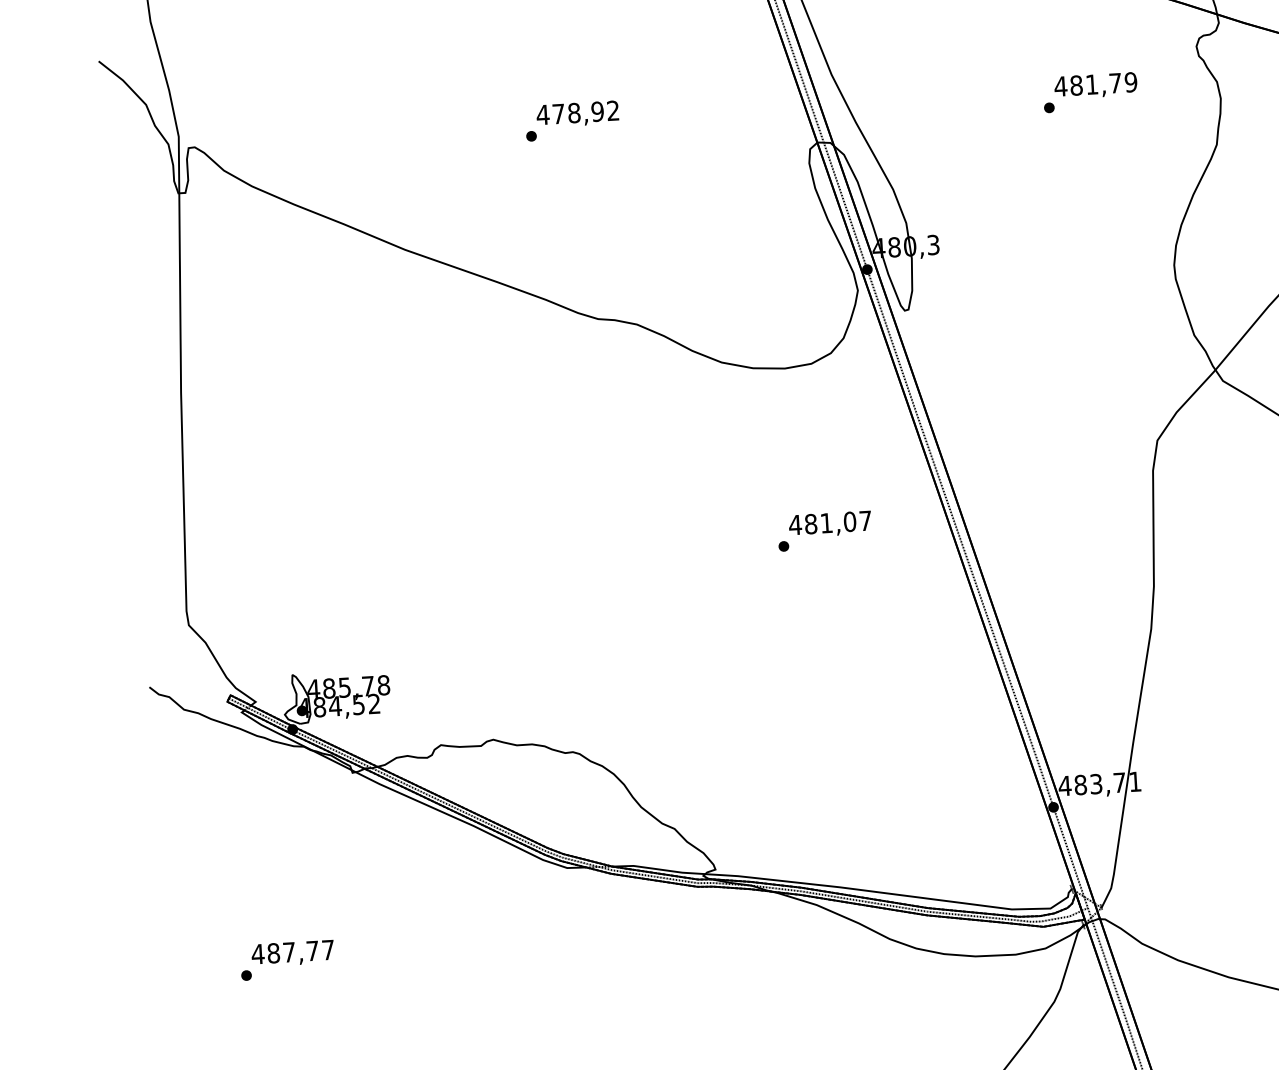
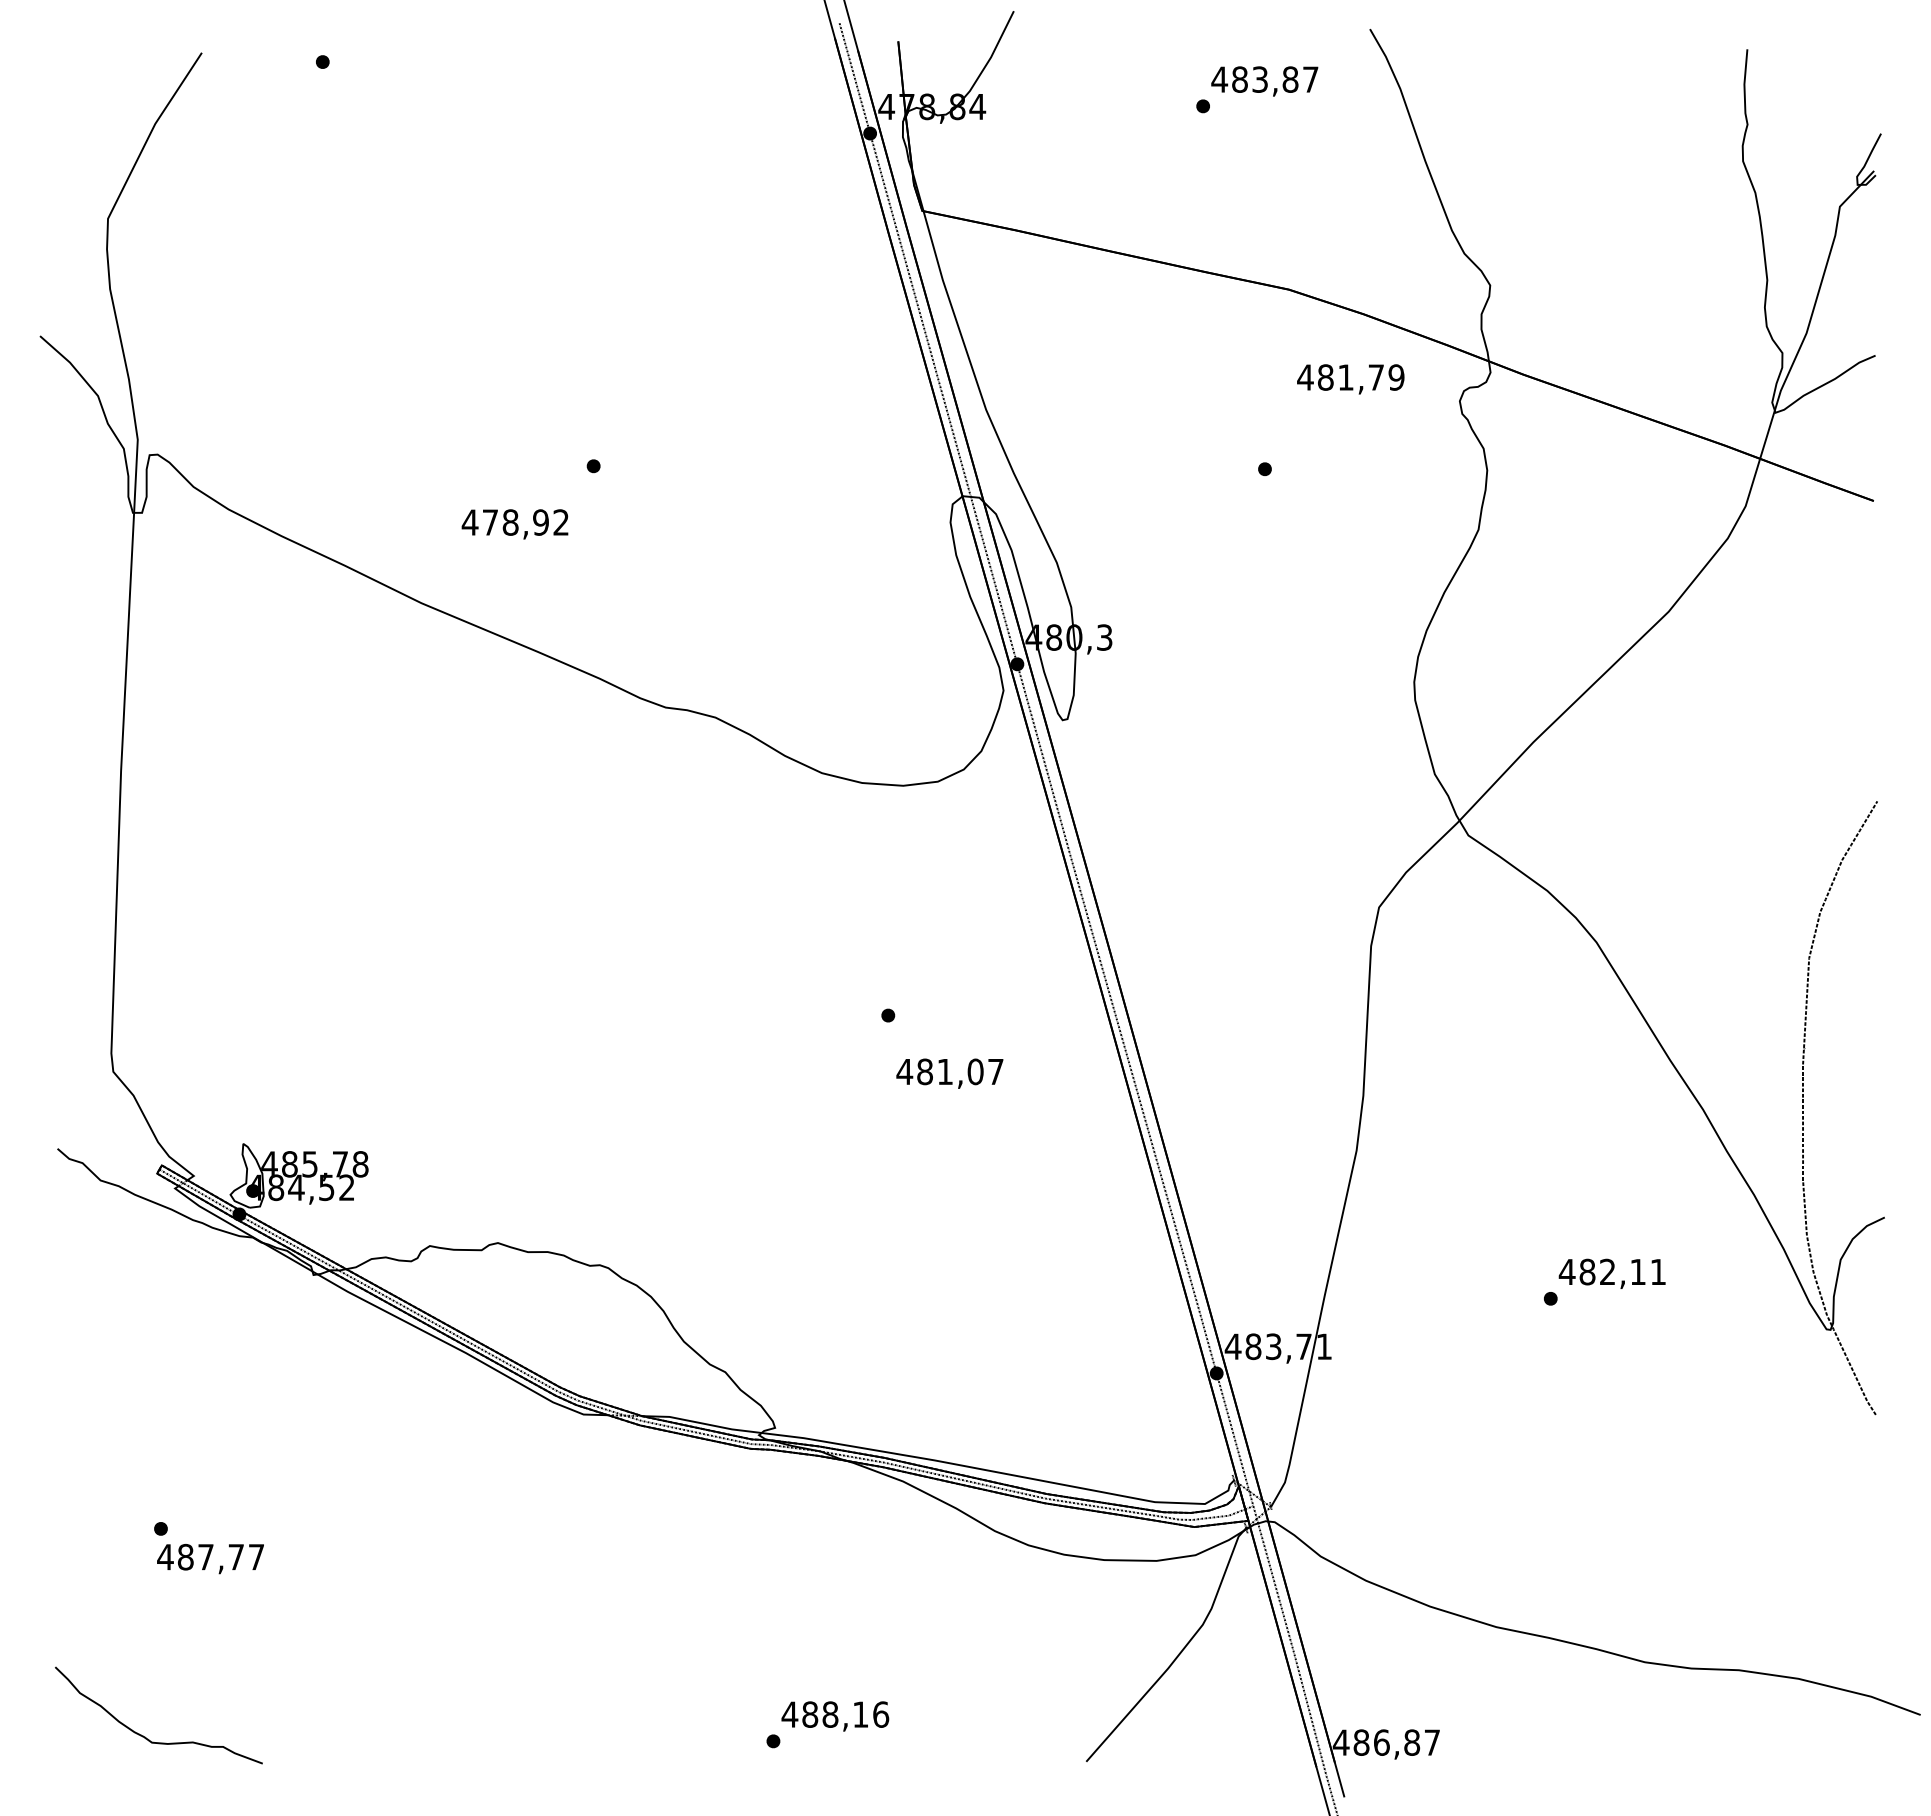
text: (1095, 85) -> (1350, 379), moved
text: (577, 114) -> (514, 524), moved
text: (829, 524) -> (949, 1073), moved
text: (292, 953) -> (210, 1559), moved

